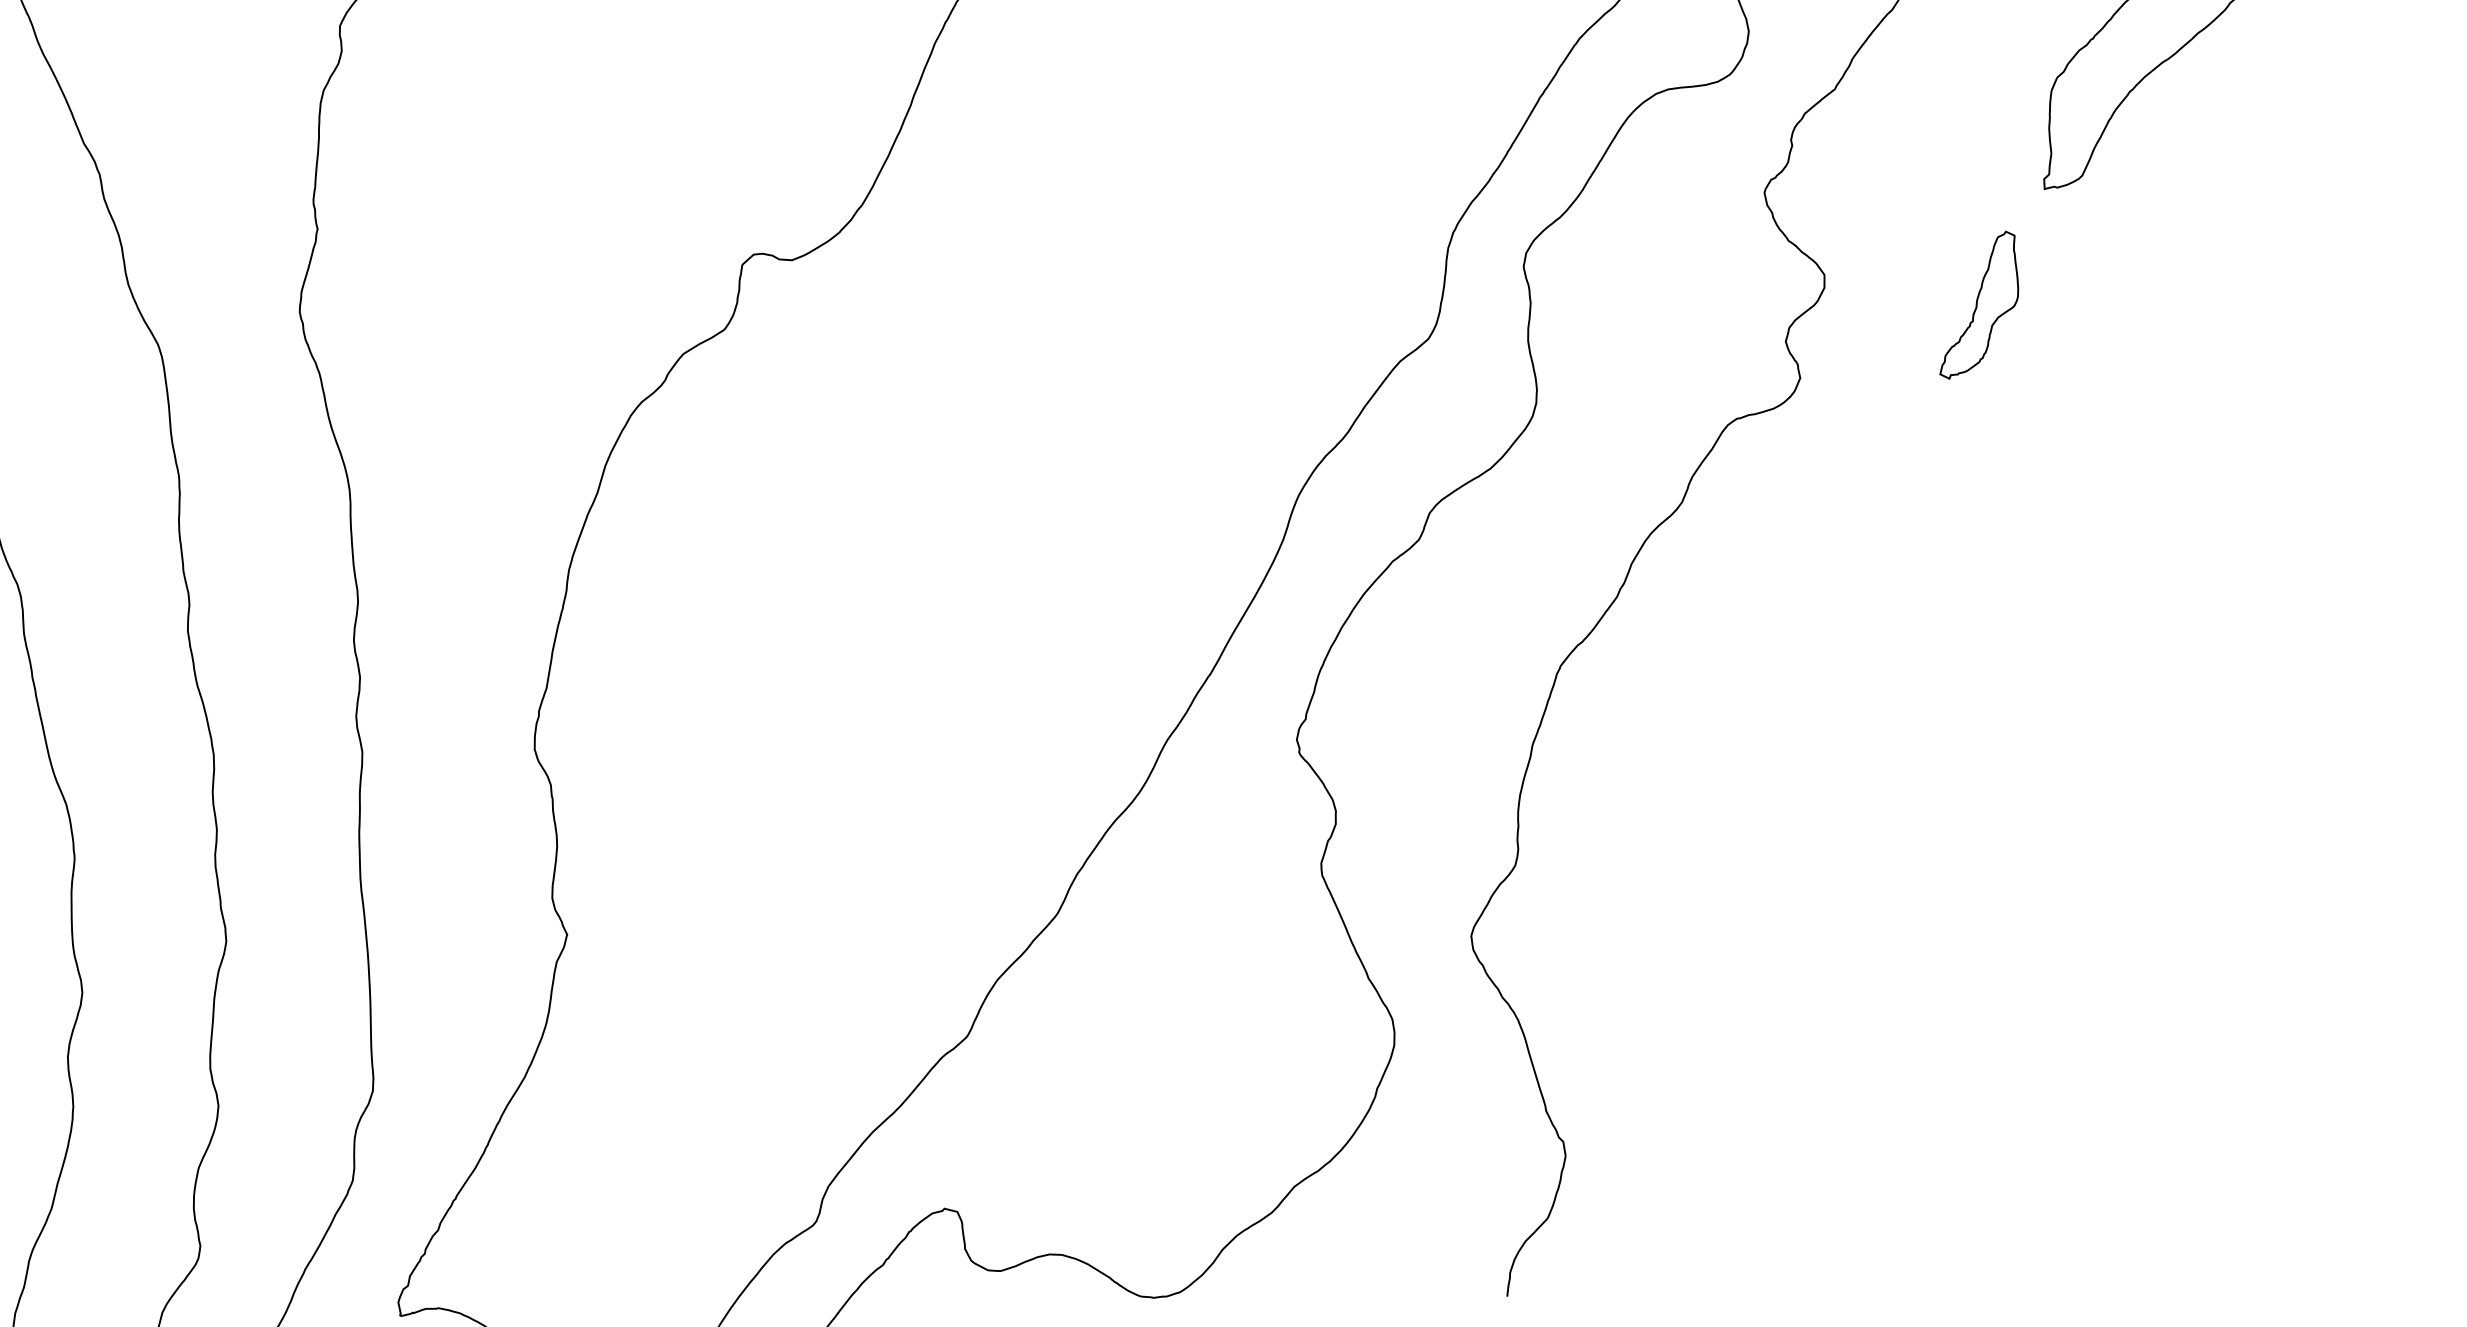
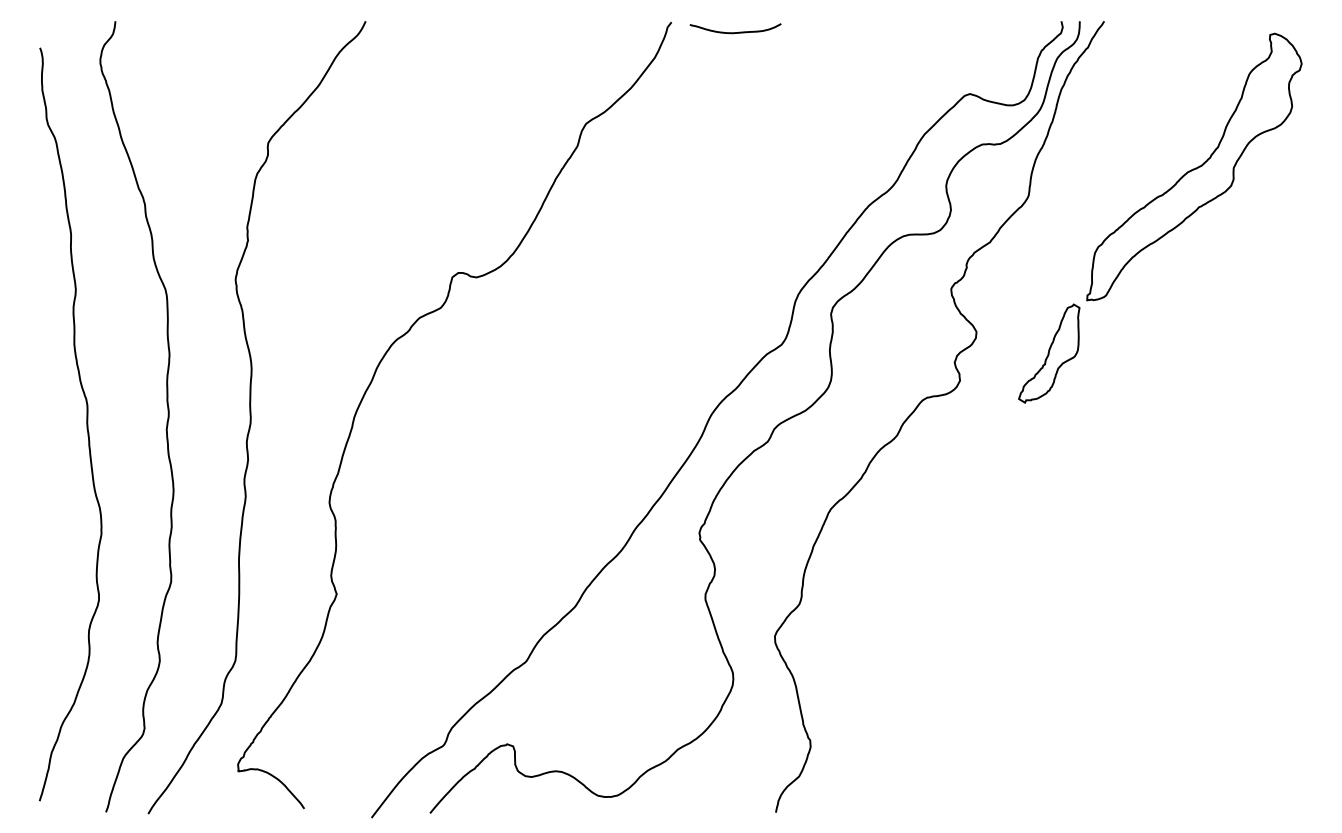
part: (1977, 305) -> (1049, 353), size x1.43

